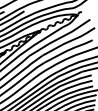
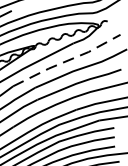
line: (60, 38) -> (67, 61), solid -> dashed

